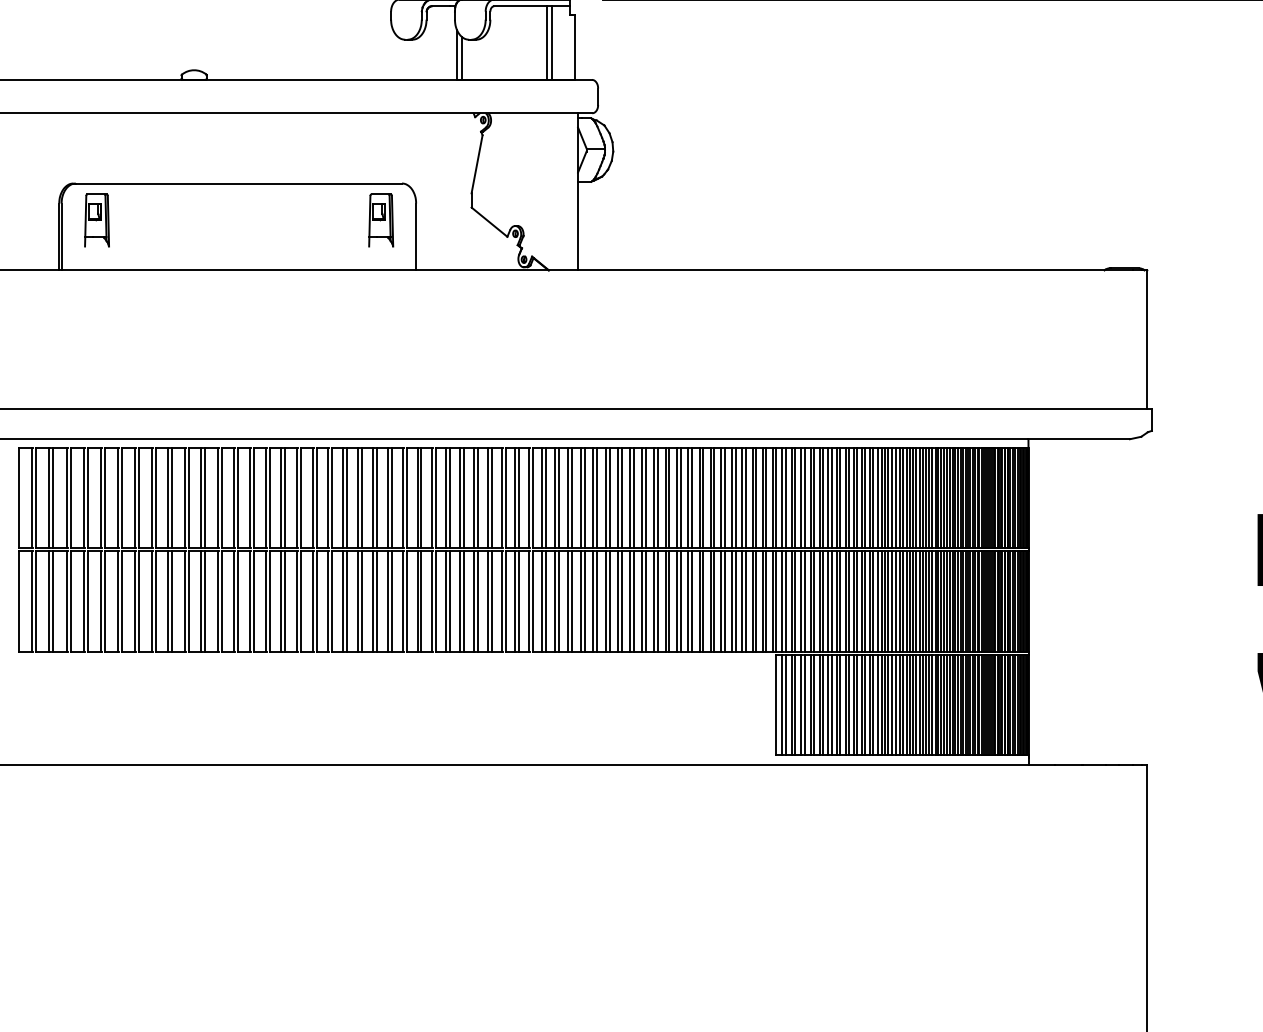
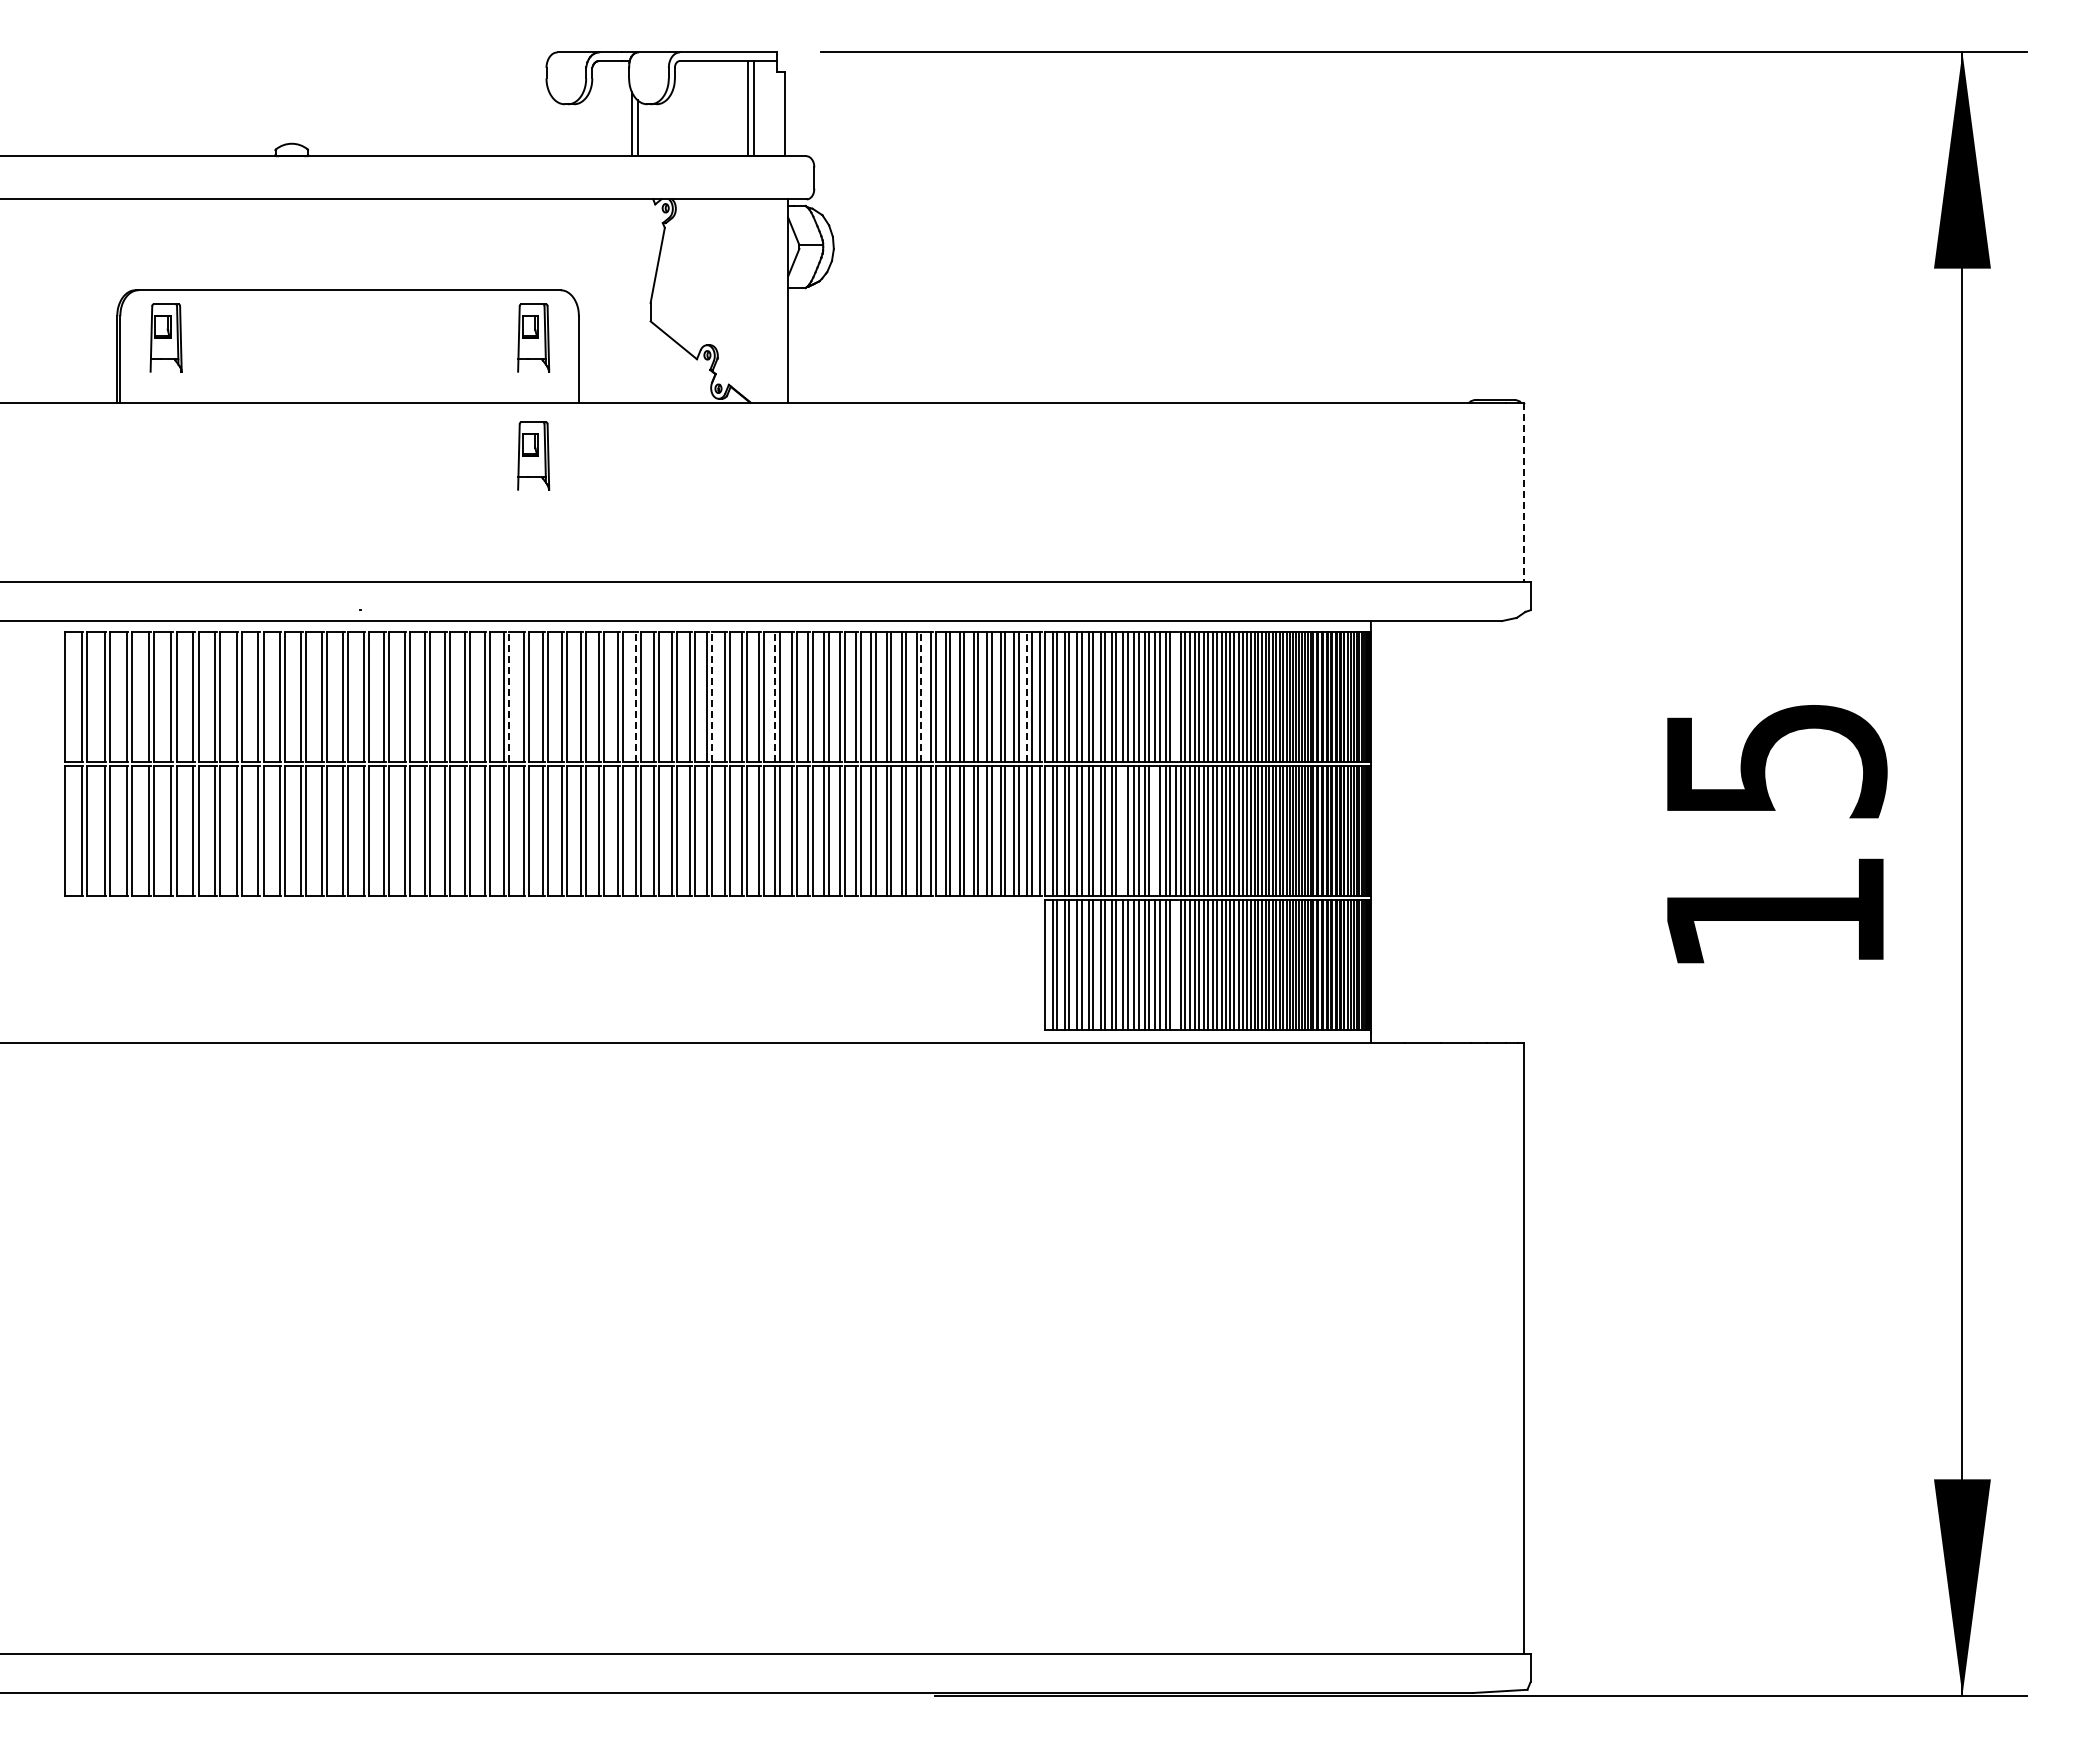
part: (381, 311) -> (533, 455), added
line: (1146, 339) -> (1523, 492), solid -> dashed
line: (362, 497) -> (509, 696), solid -> dashed
line: (460, 497) -> (636, 696), solid -> dashed
line: (519, 497) -> (712, 696), solid -> dashed
line: (568, 497) -> (775, 696), solid -> dashed
line: (681, 497) -> (921, 696), solid -> dashed
line: (762, 497) -> (1027, 696), solid -> dashed
line: (877, 497) -> (1175, 696), removed
line: (837, 601) -> (1123, 830), removed
line: (861, 601) -> (1155, 830), removed
line: (877, 704) -> (1175, 964), removed

